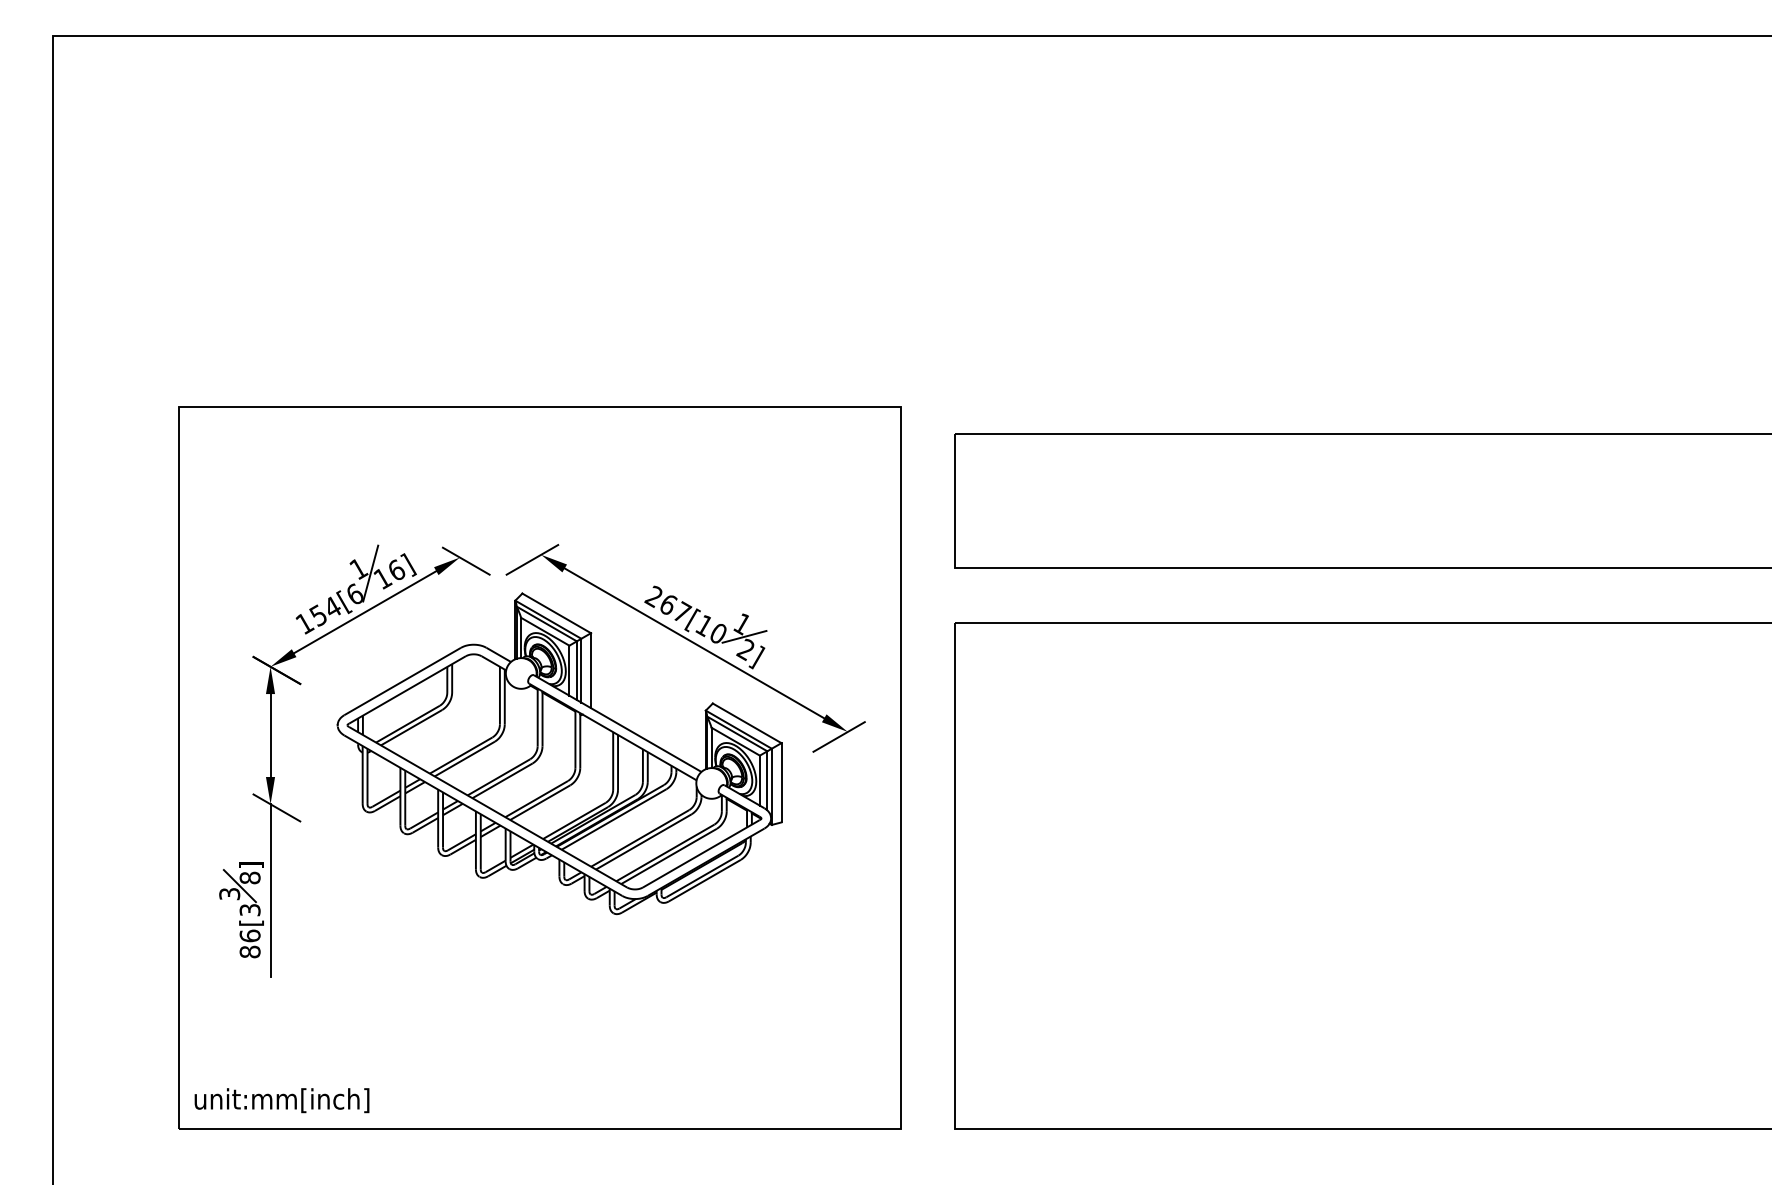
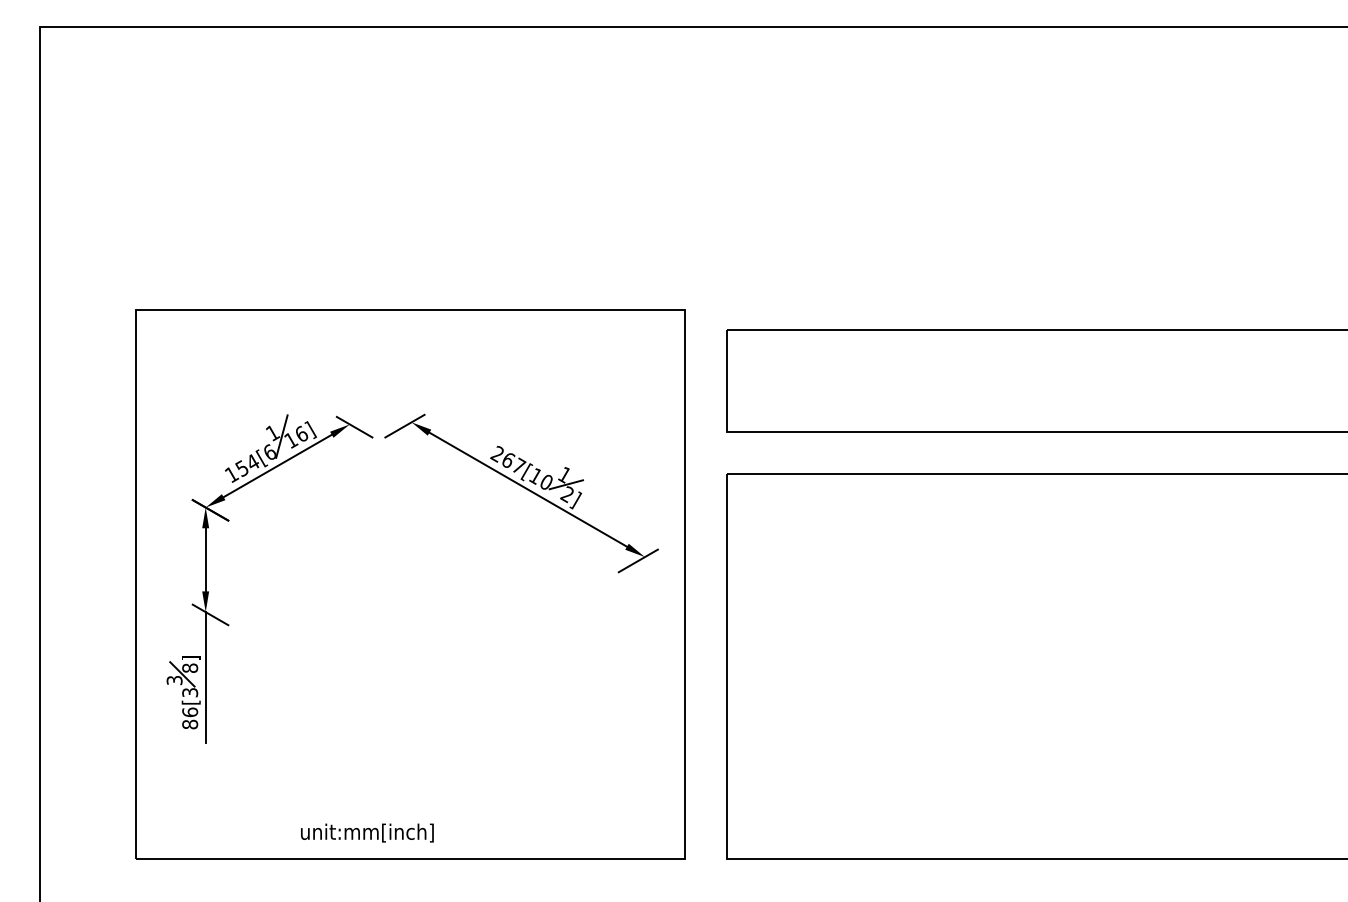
part: (559, 753) -> (425, 573), removed
text: (281, 1100) -> (366, 832), moved

